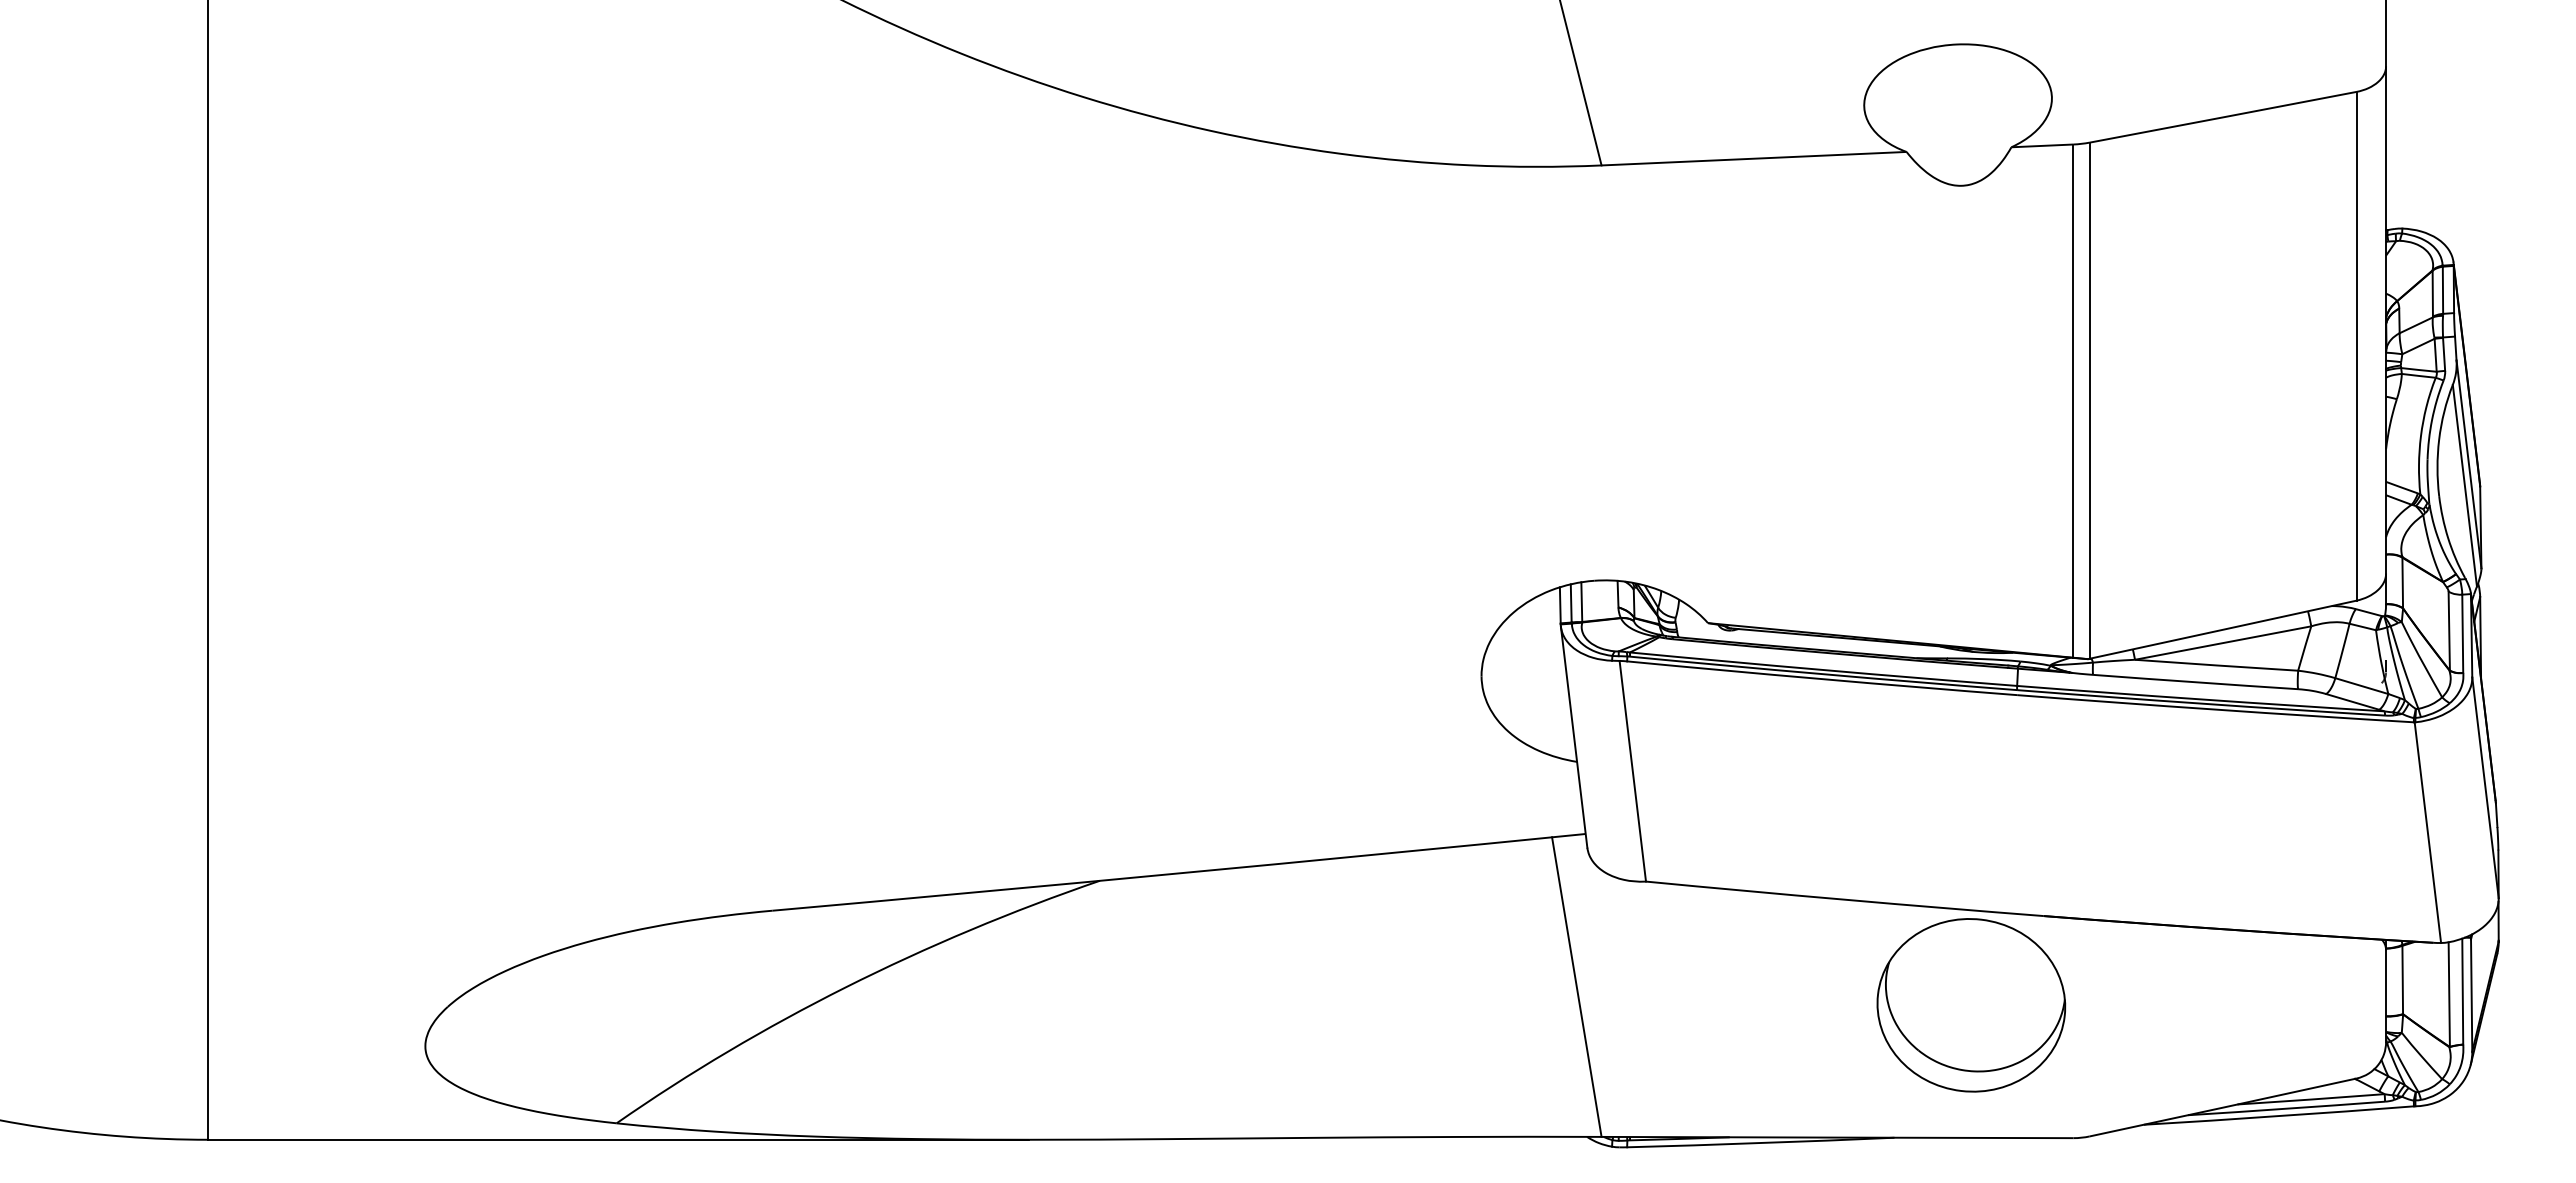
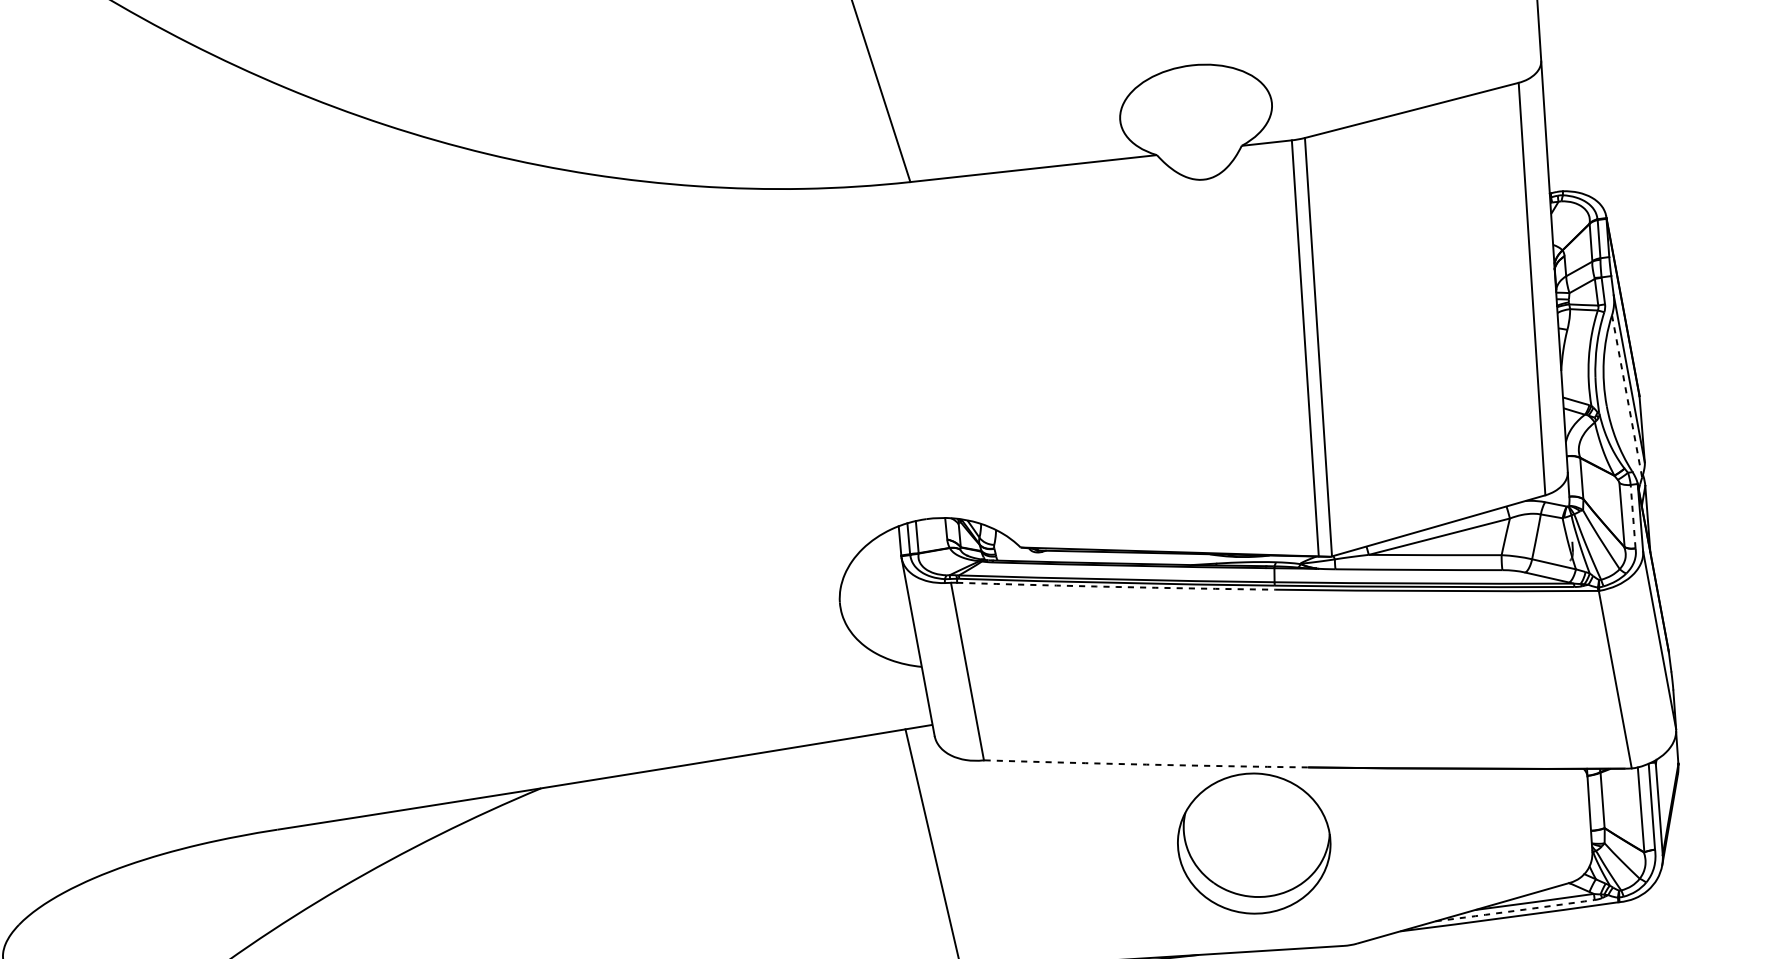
line: (2464, 485) -> (1626, 396), solid -> dashed
line: (2462, 633) -> (1632, 516), solid -> dashed
arc: (1822, 679) -> (1116, 587), solid -> dashed
arc: (1845, 899) -> (1146, 764), solid -> dashed
arc: (2286, 1108) -> (1515, 910), solid -> dashed

